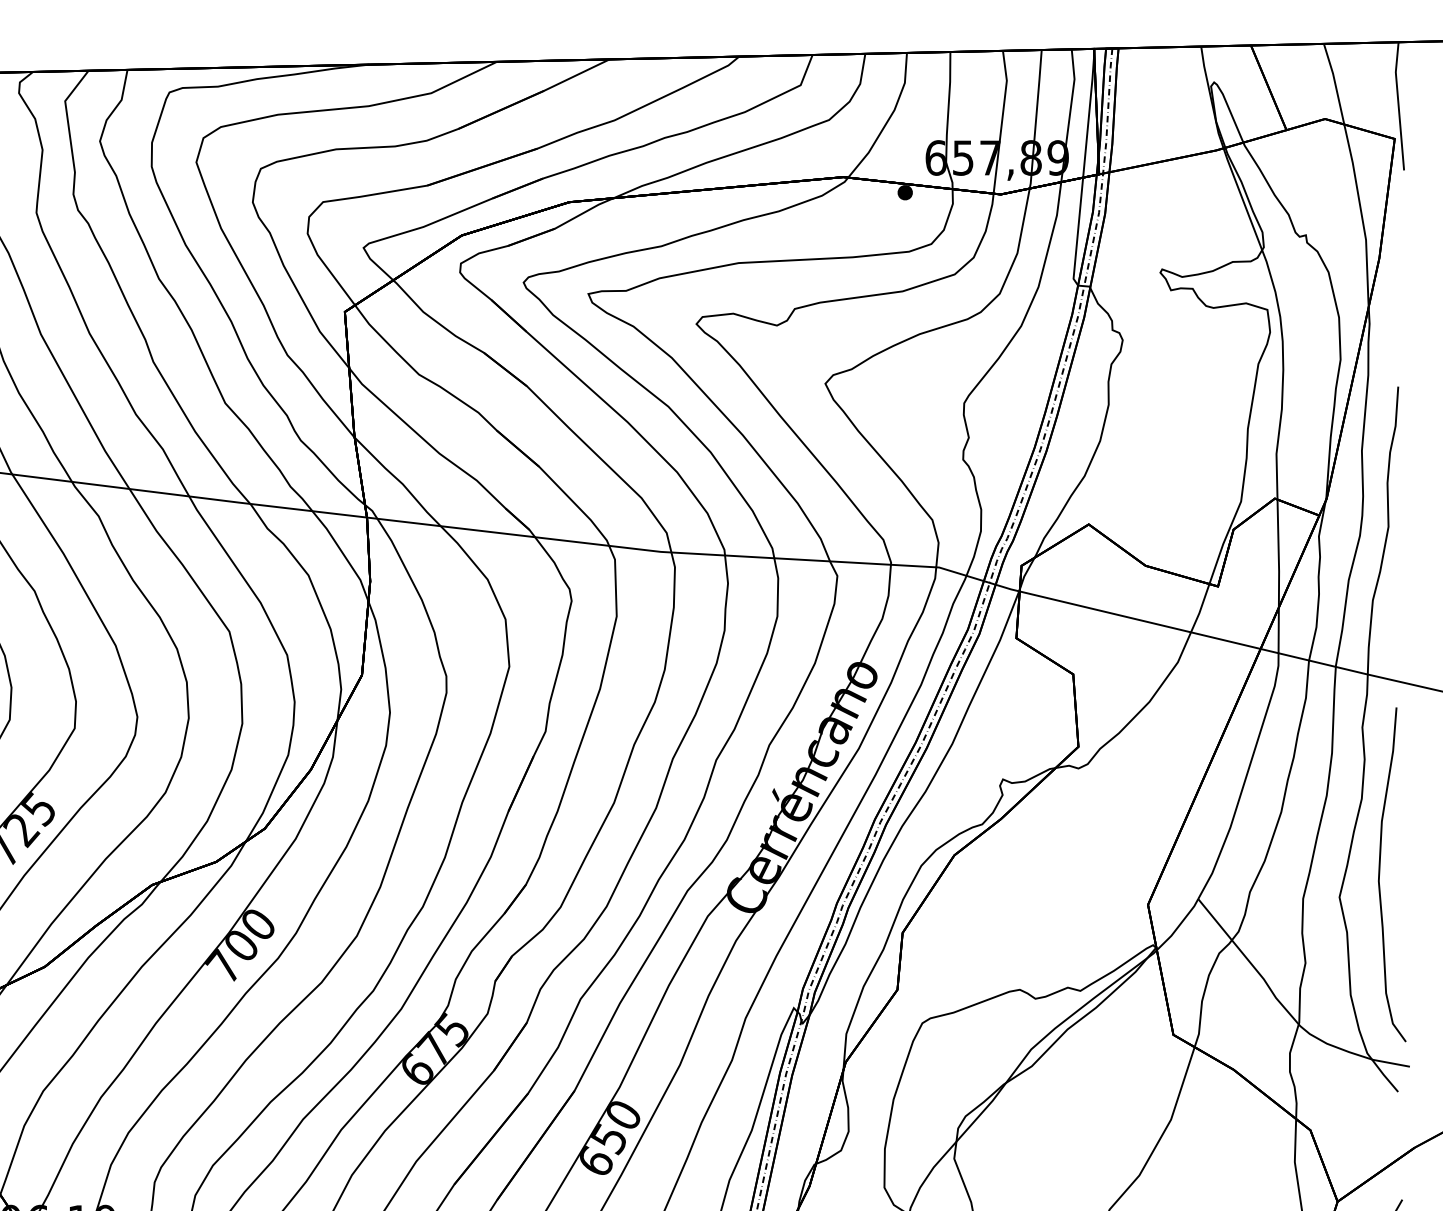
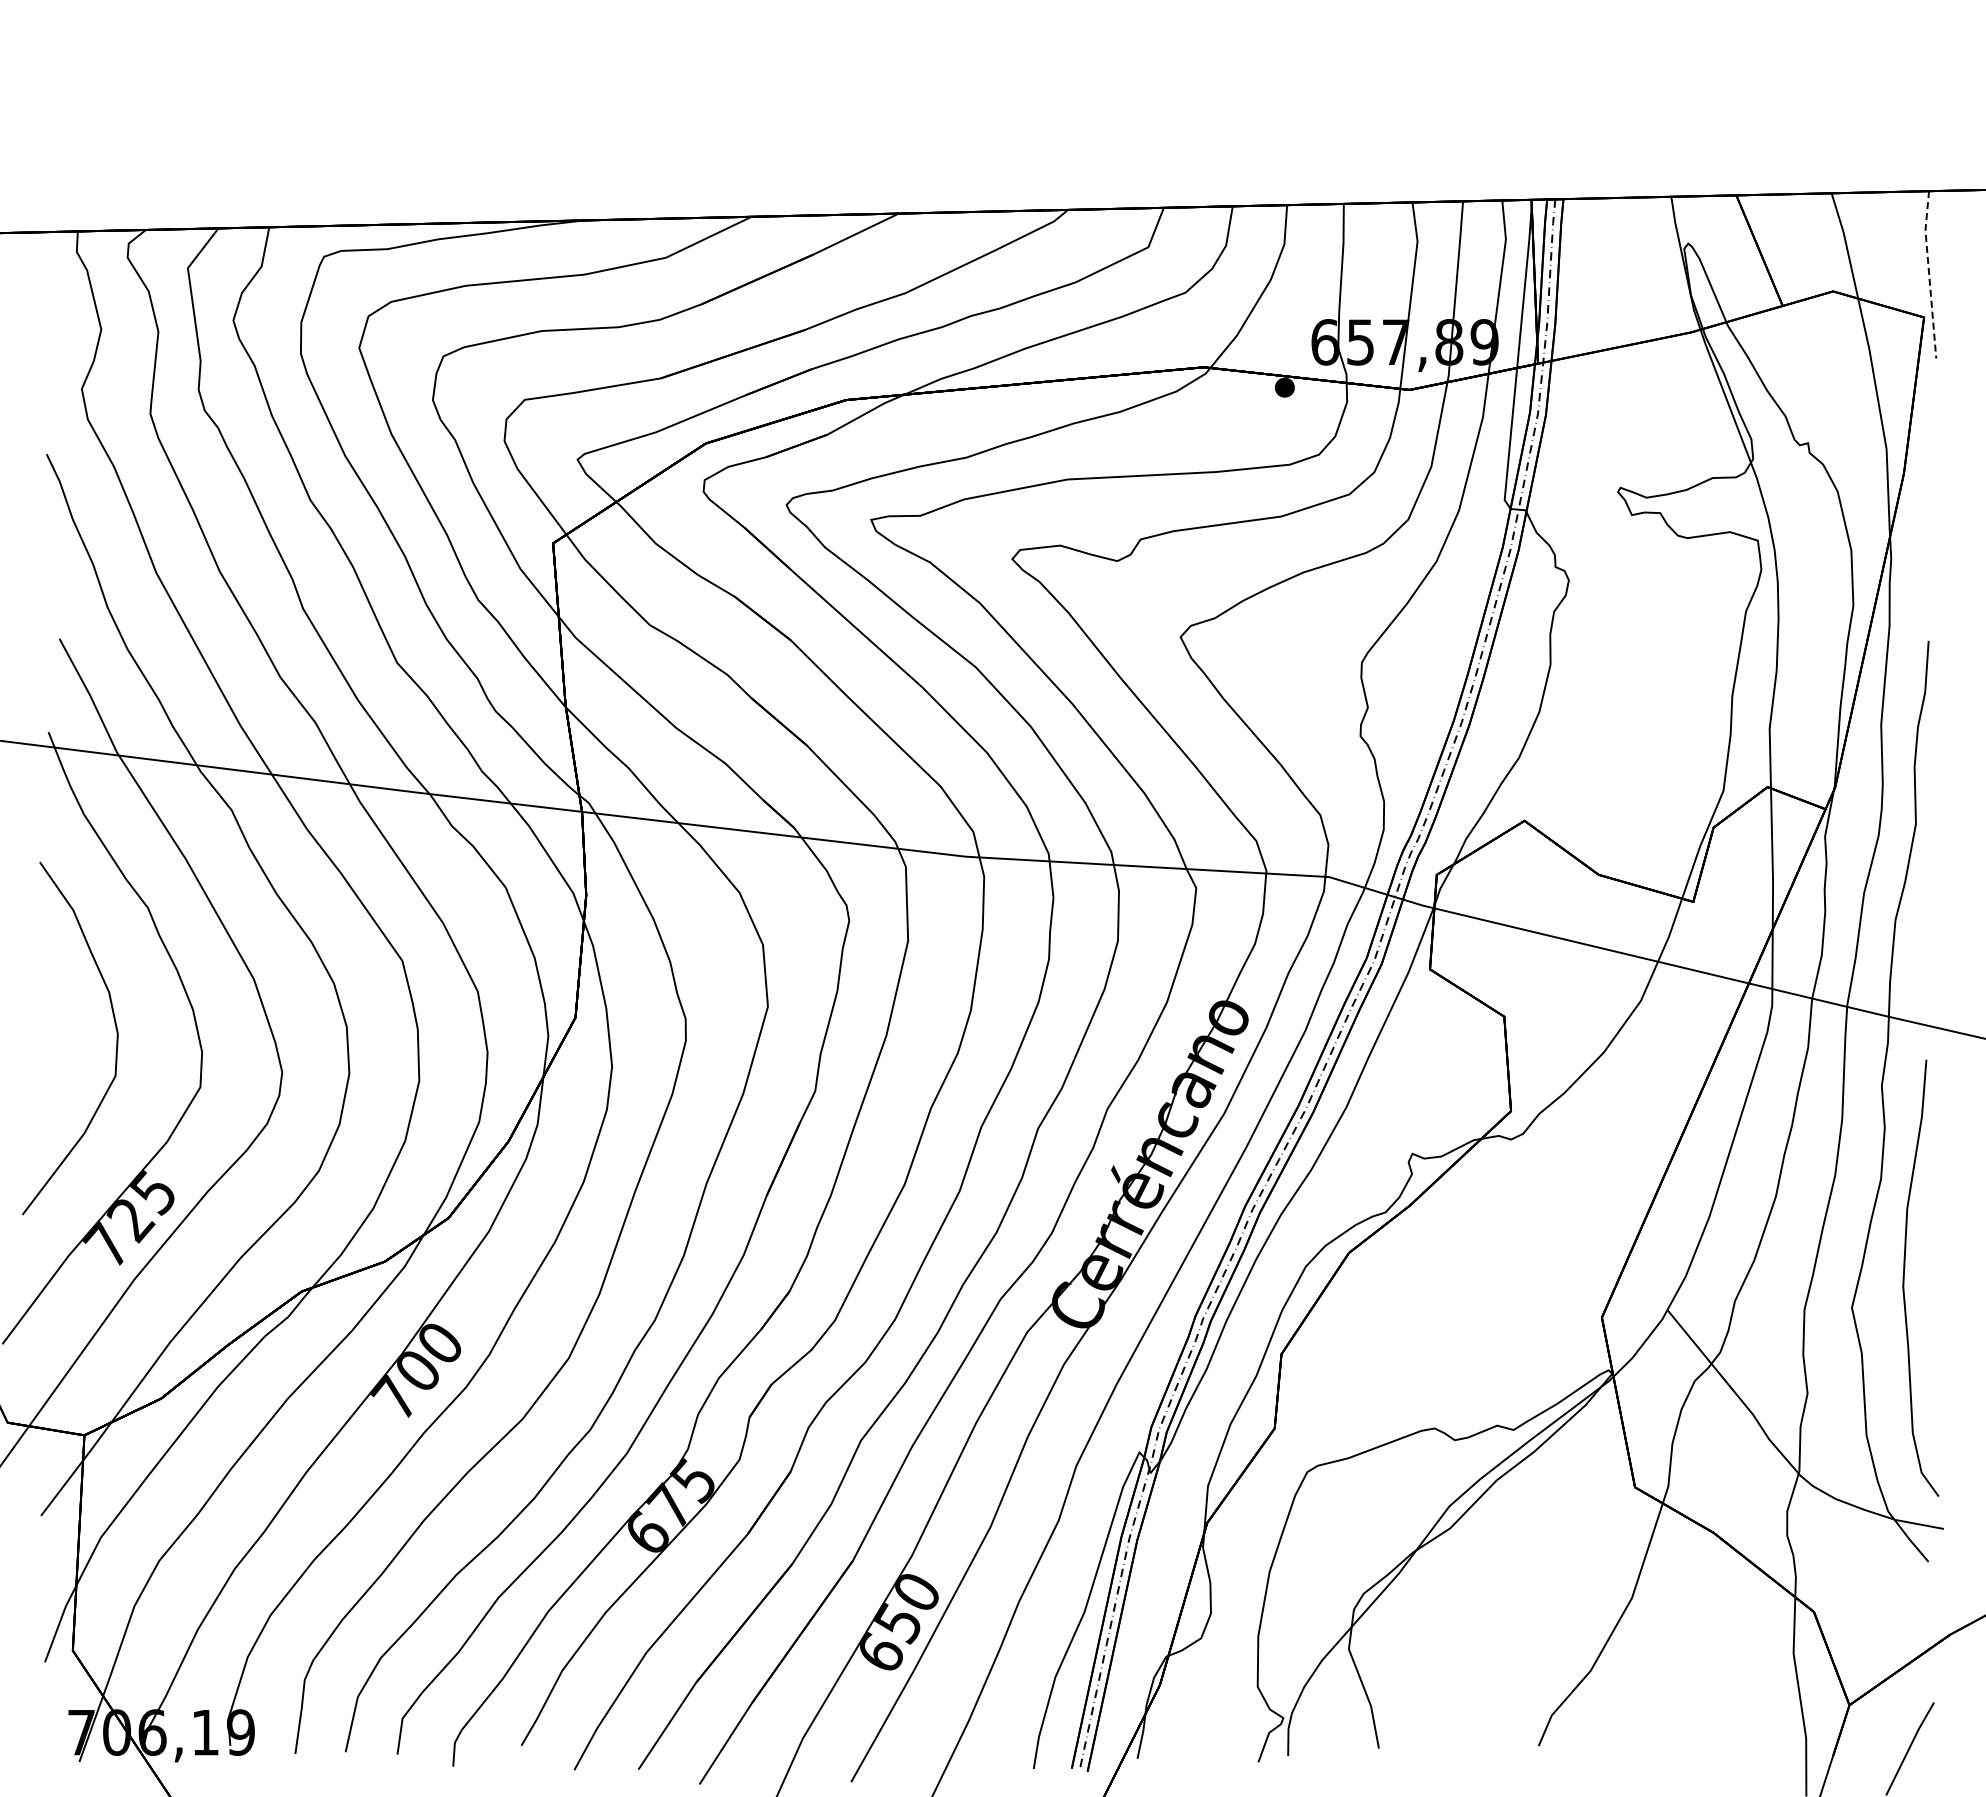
line: (1398, 106) -> (1929, 274), solid -> dashed

